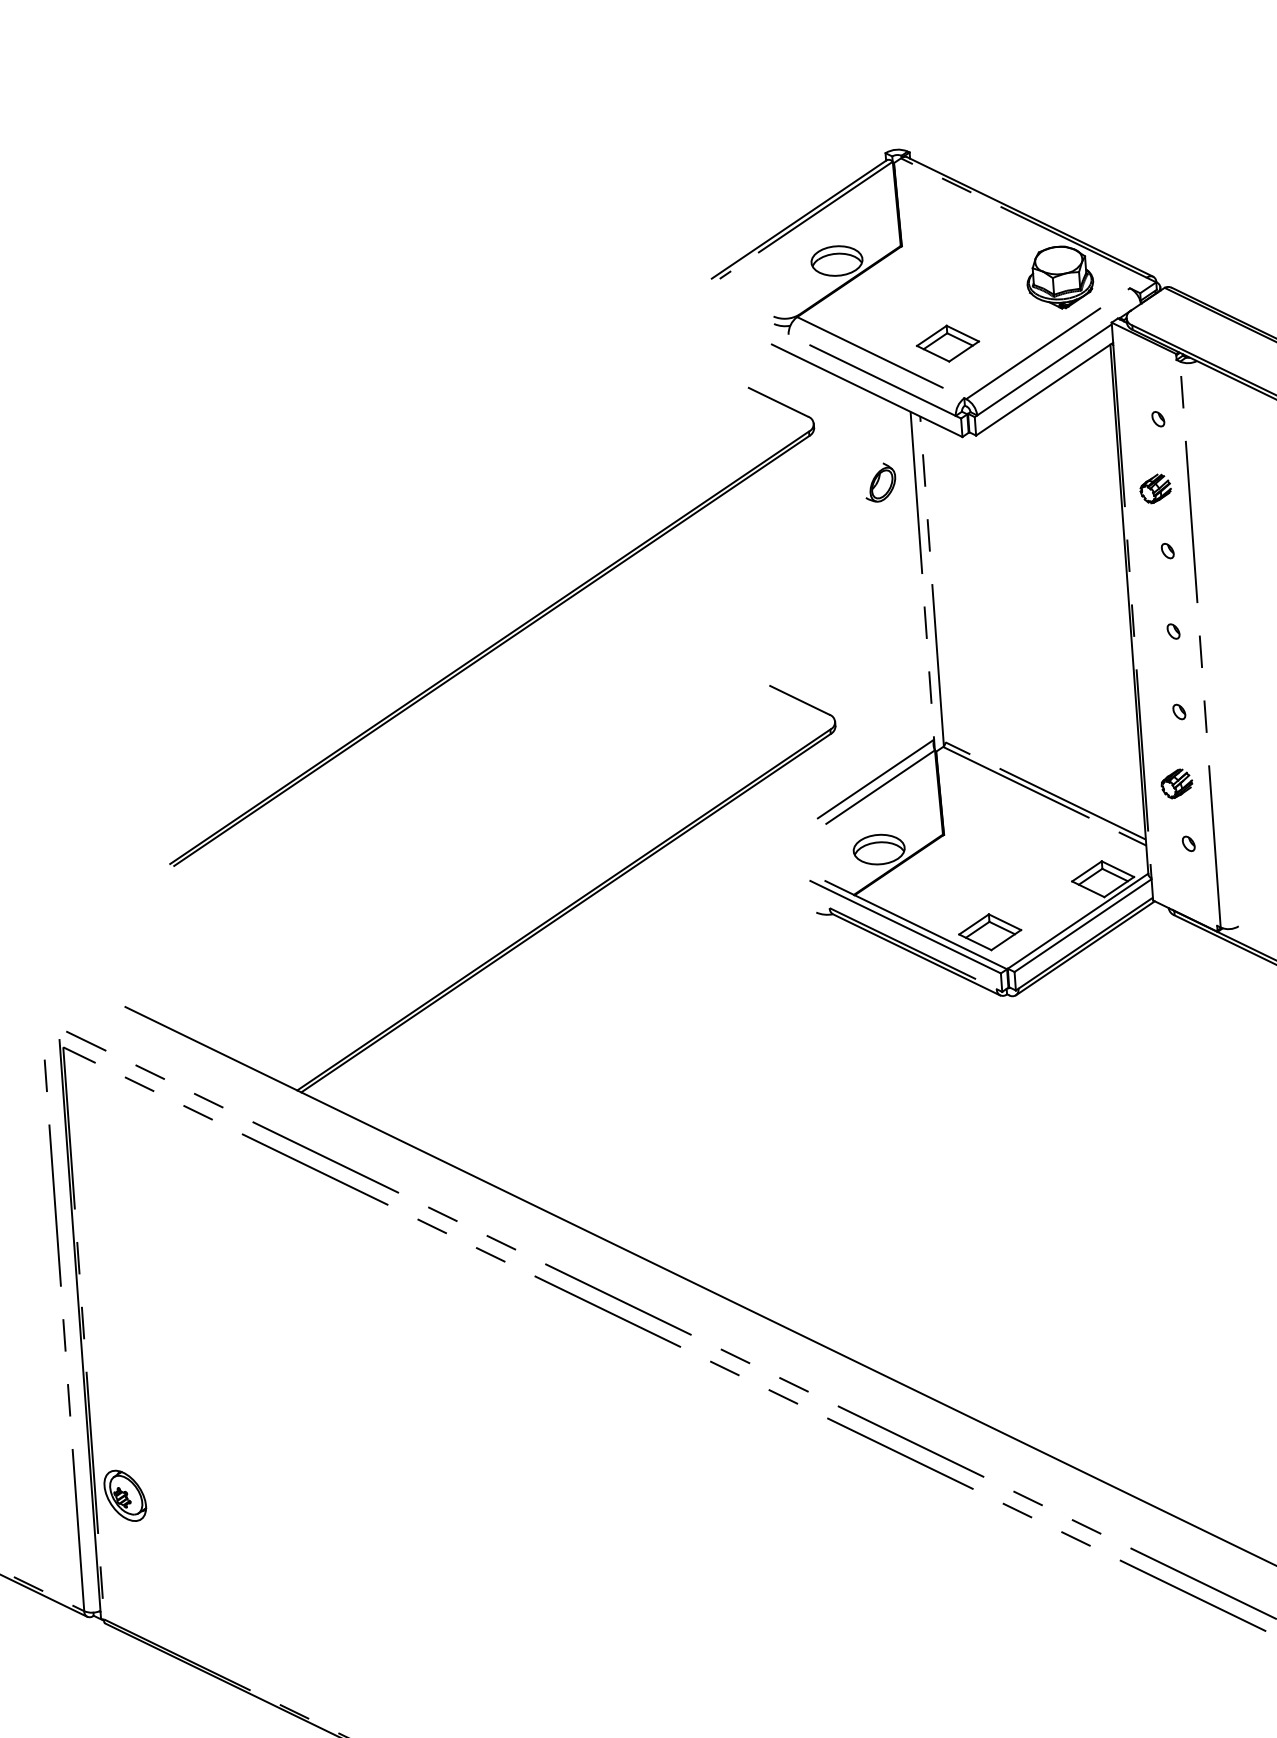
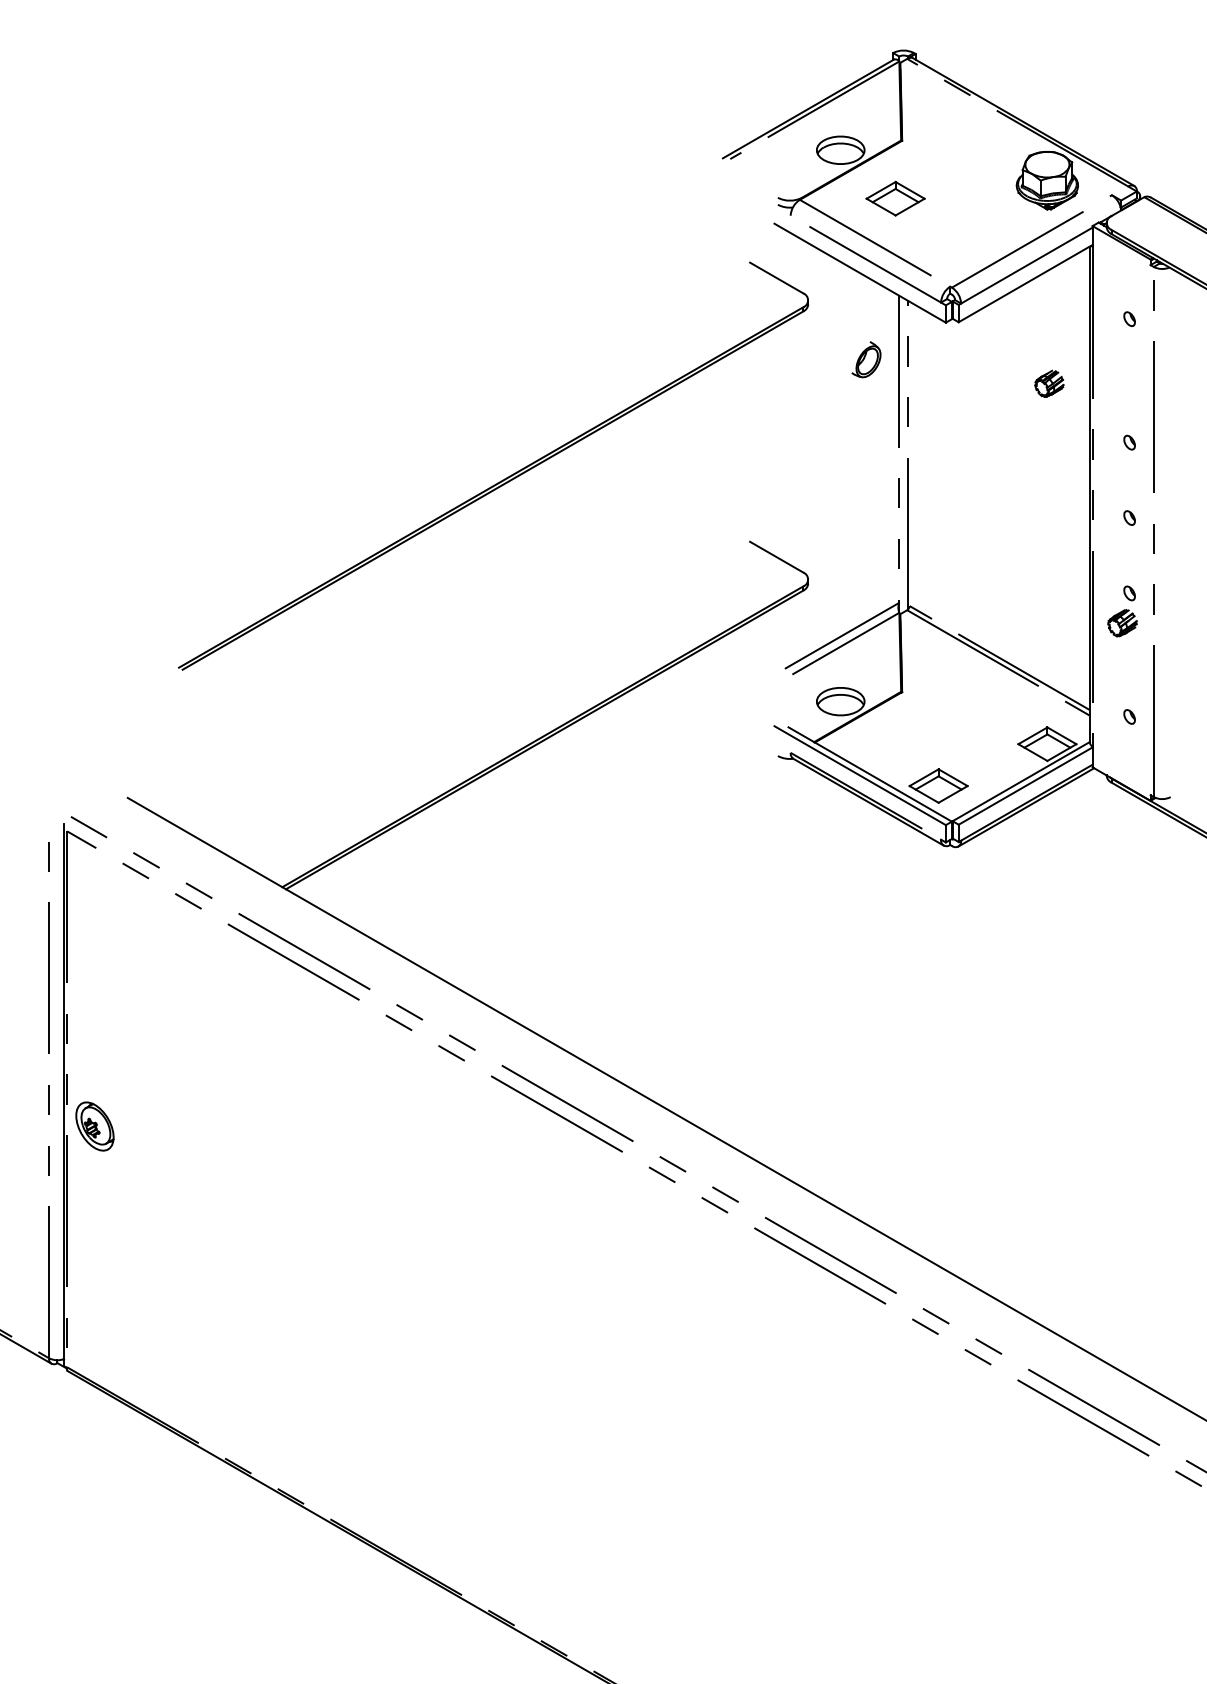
part: (947, 343) -> (895, 198), moved
part: (1155, 488) -> (1049, 383), moved
part: (1176, 784) -> (1122, 623), moved
part: (124, 1495) -> (94, 1126), moved

